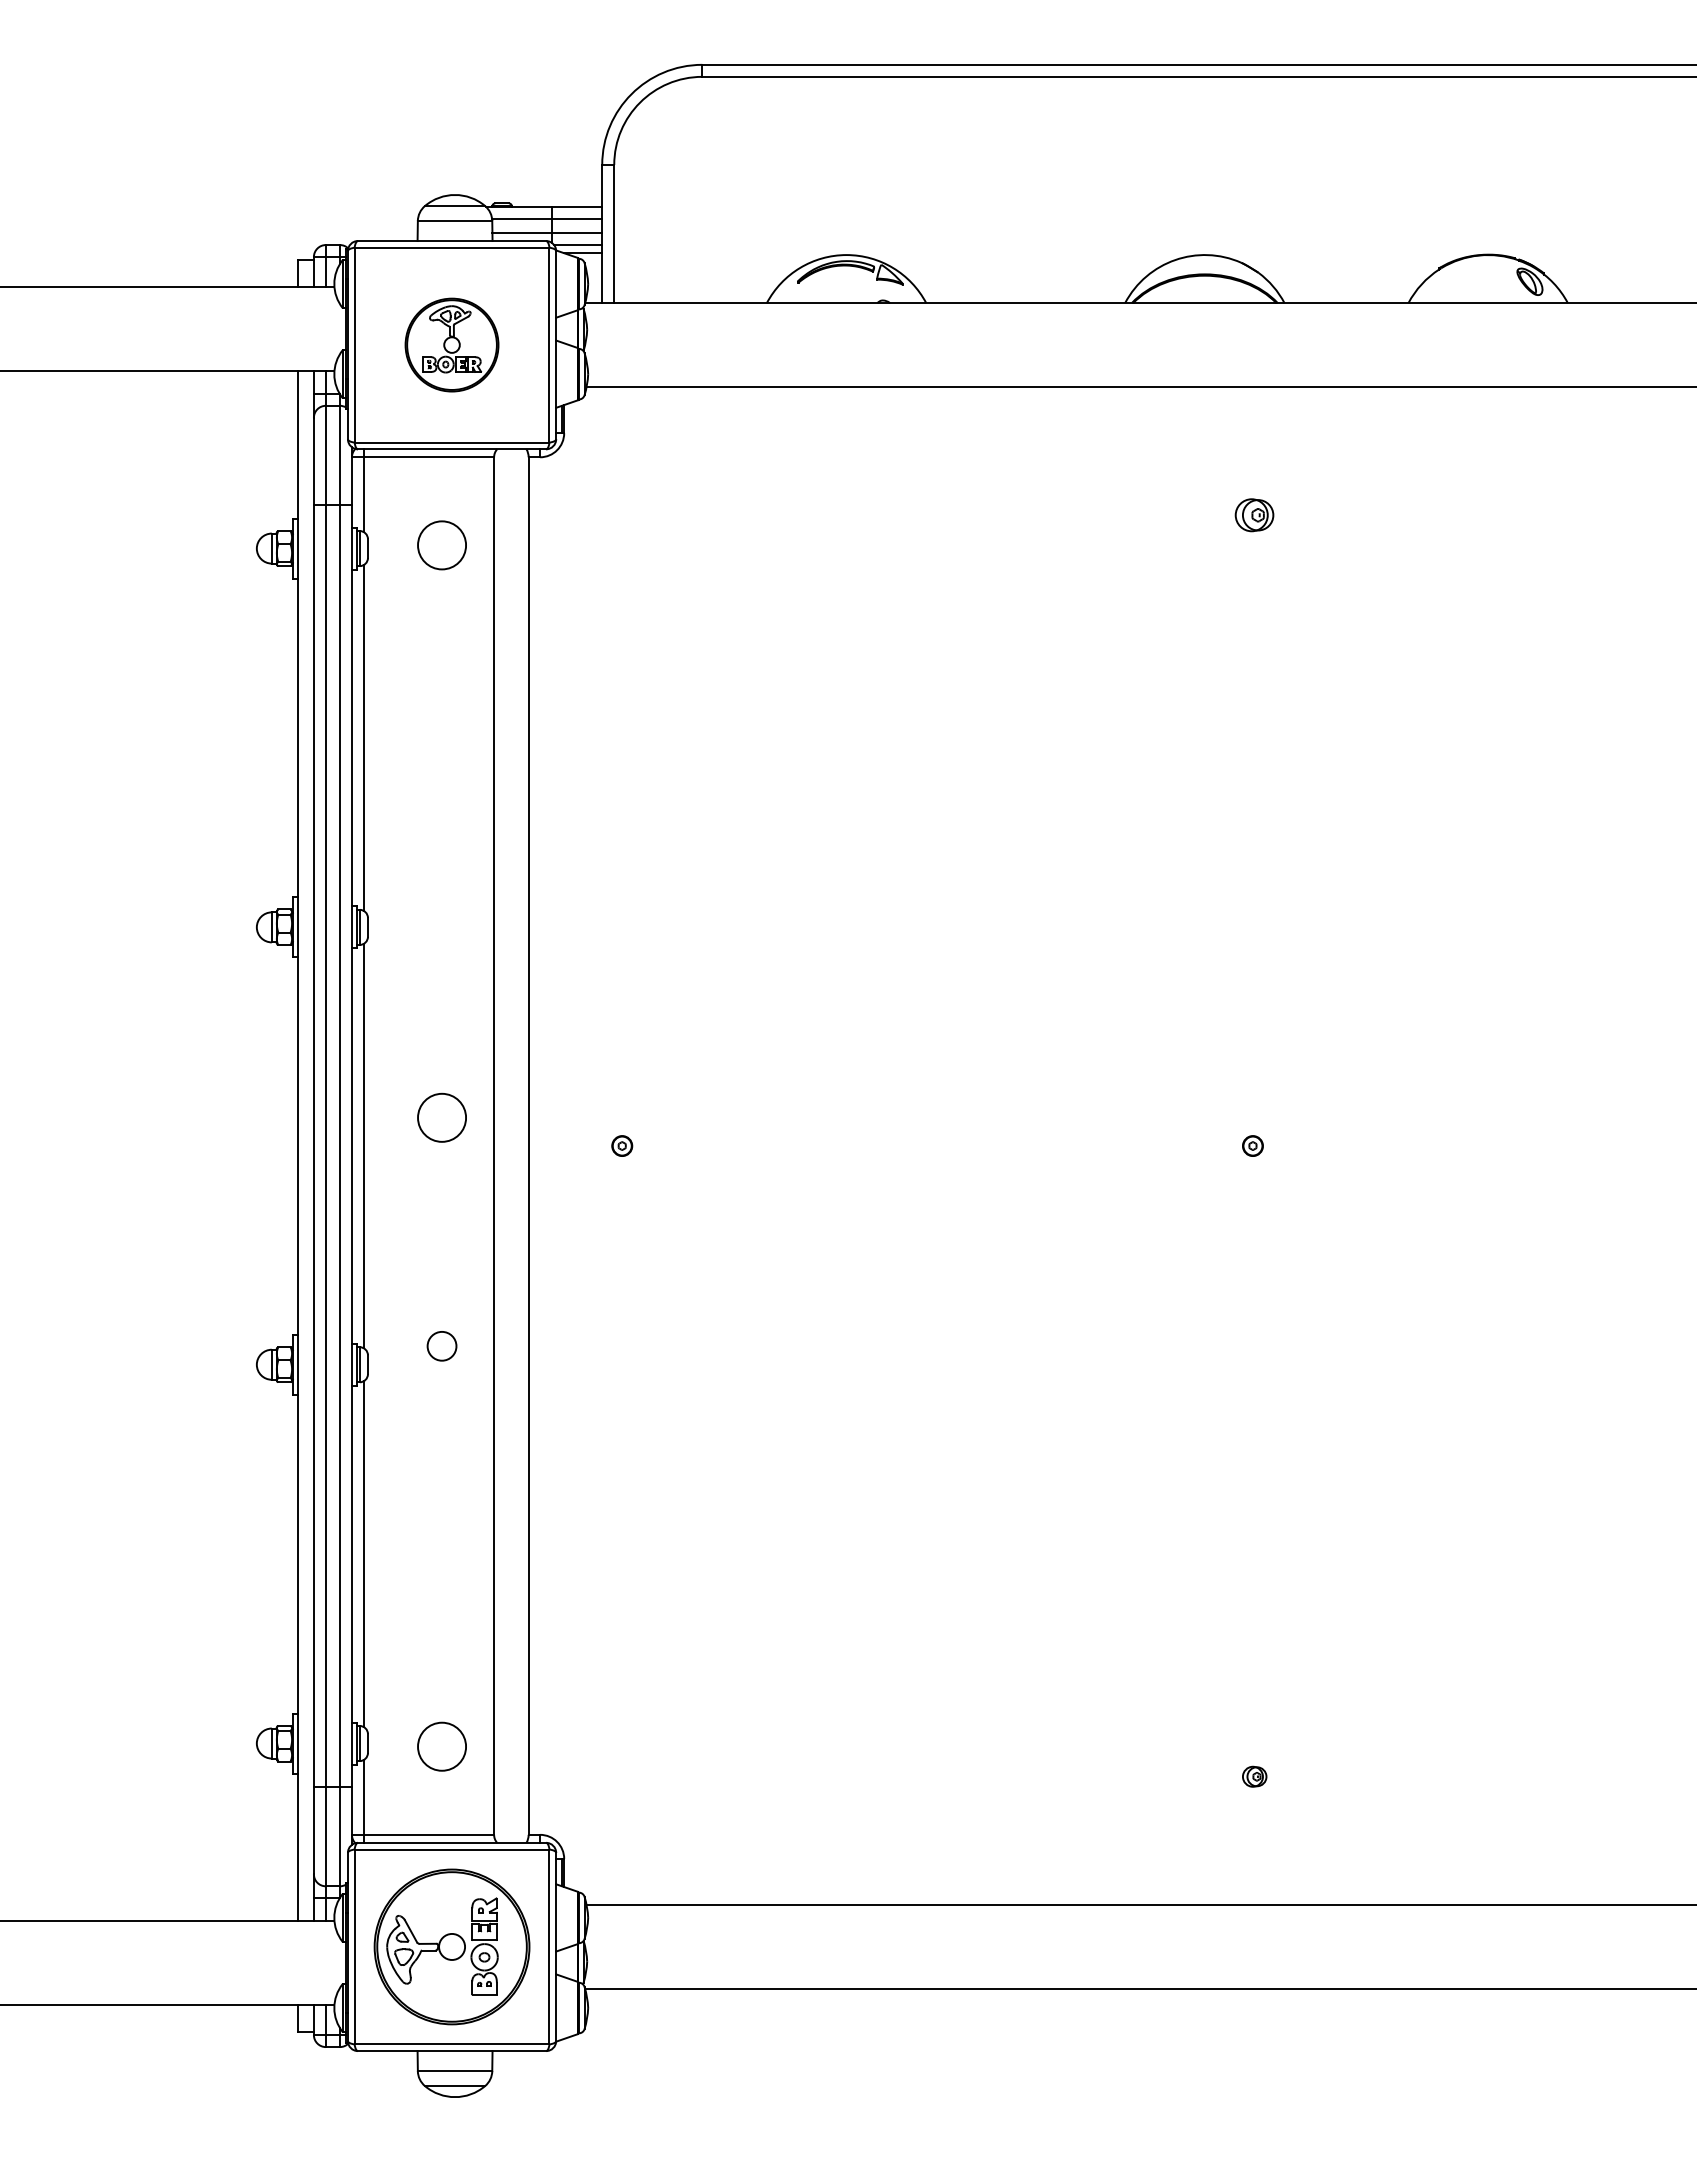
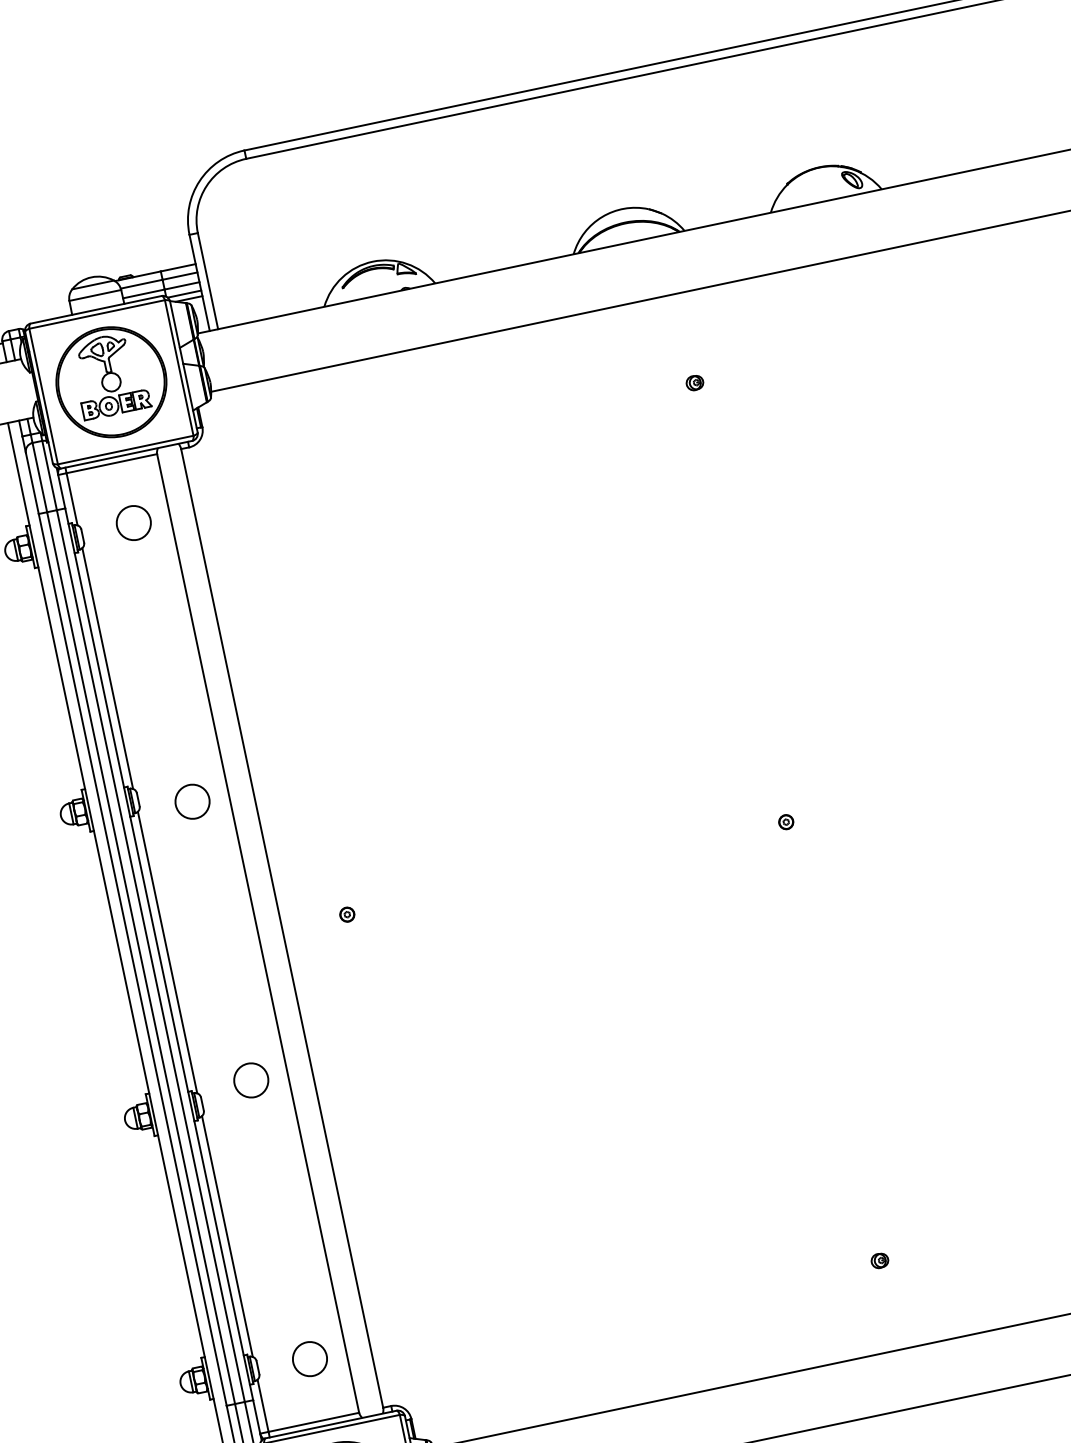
part: (451, 344) -> (110, 381), size x1.67
part: (1254, 515) -> (694, 383), size x0.62
circle: (441, 1117) -> (192, 801), moved
circle: (442, 1346) -> (251, 1080), size x1.67

